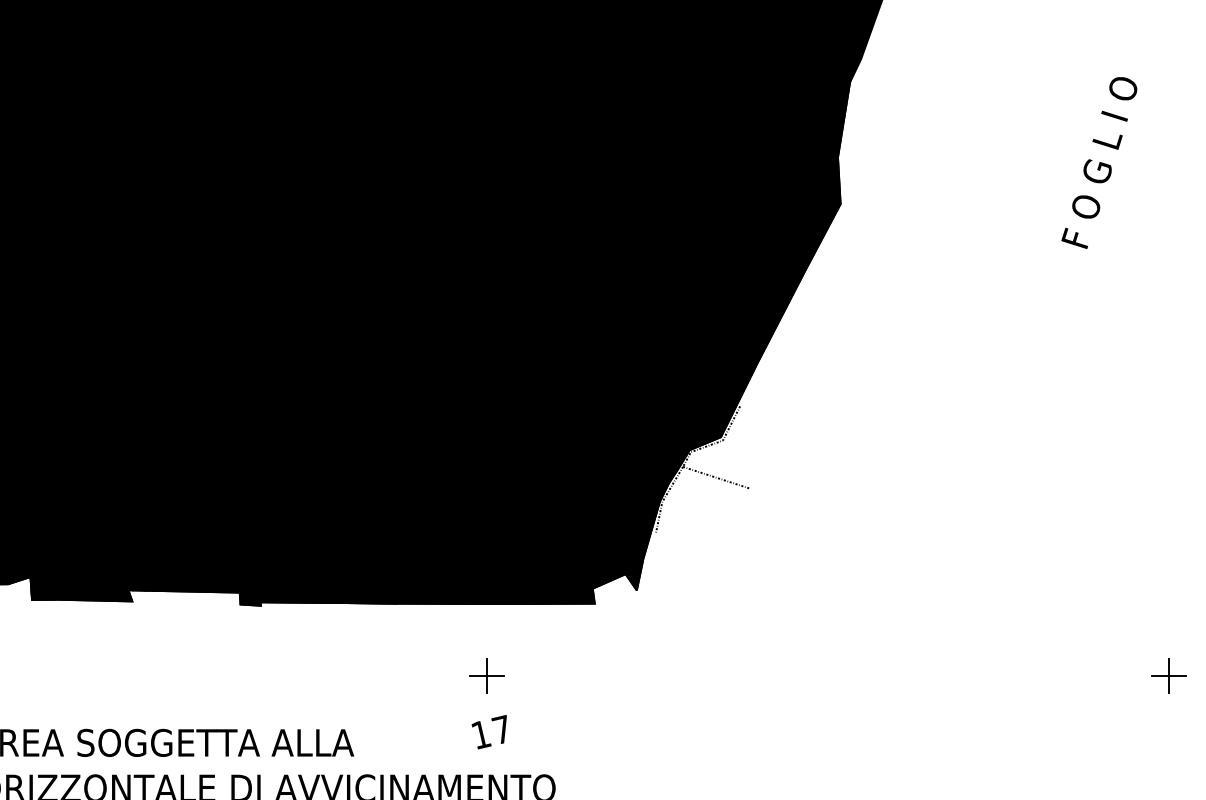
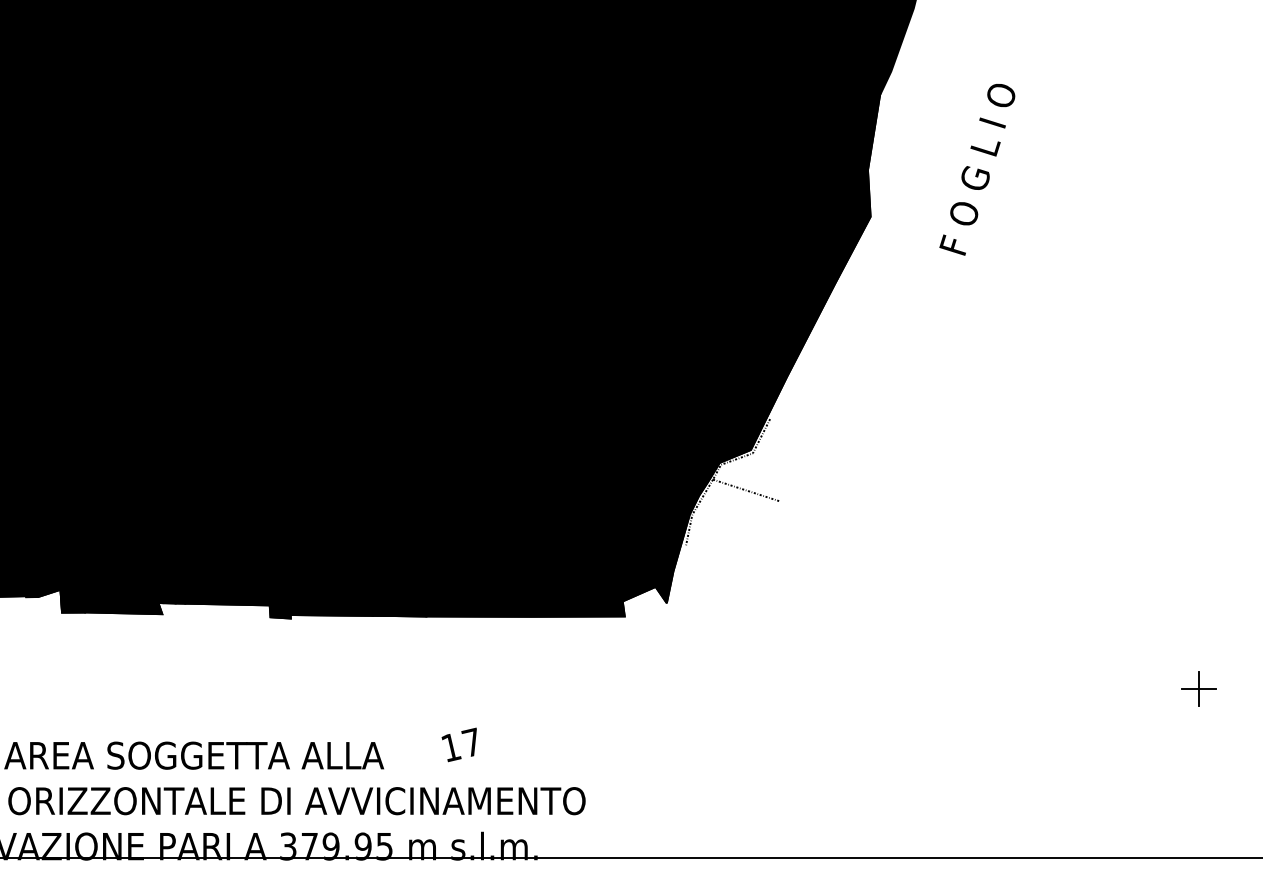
text: (1099, 162) -> (977, 169), moved
part: (486, 675) -> (516, 688), removed
text: (488, 731) -> (458, 744), moved

